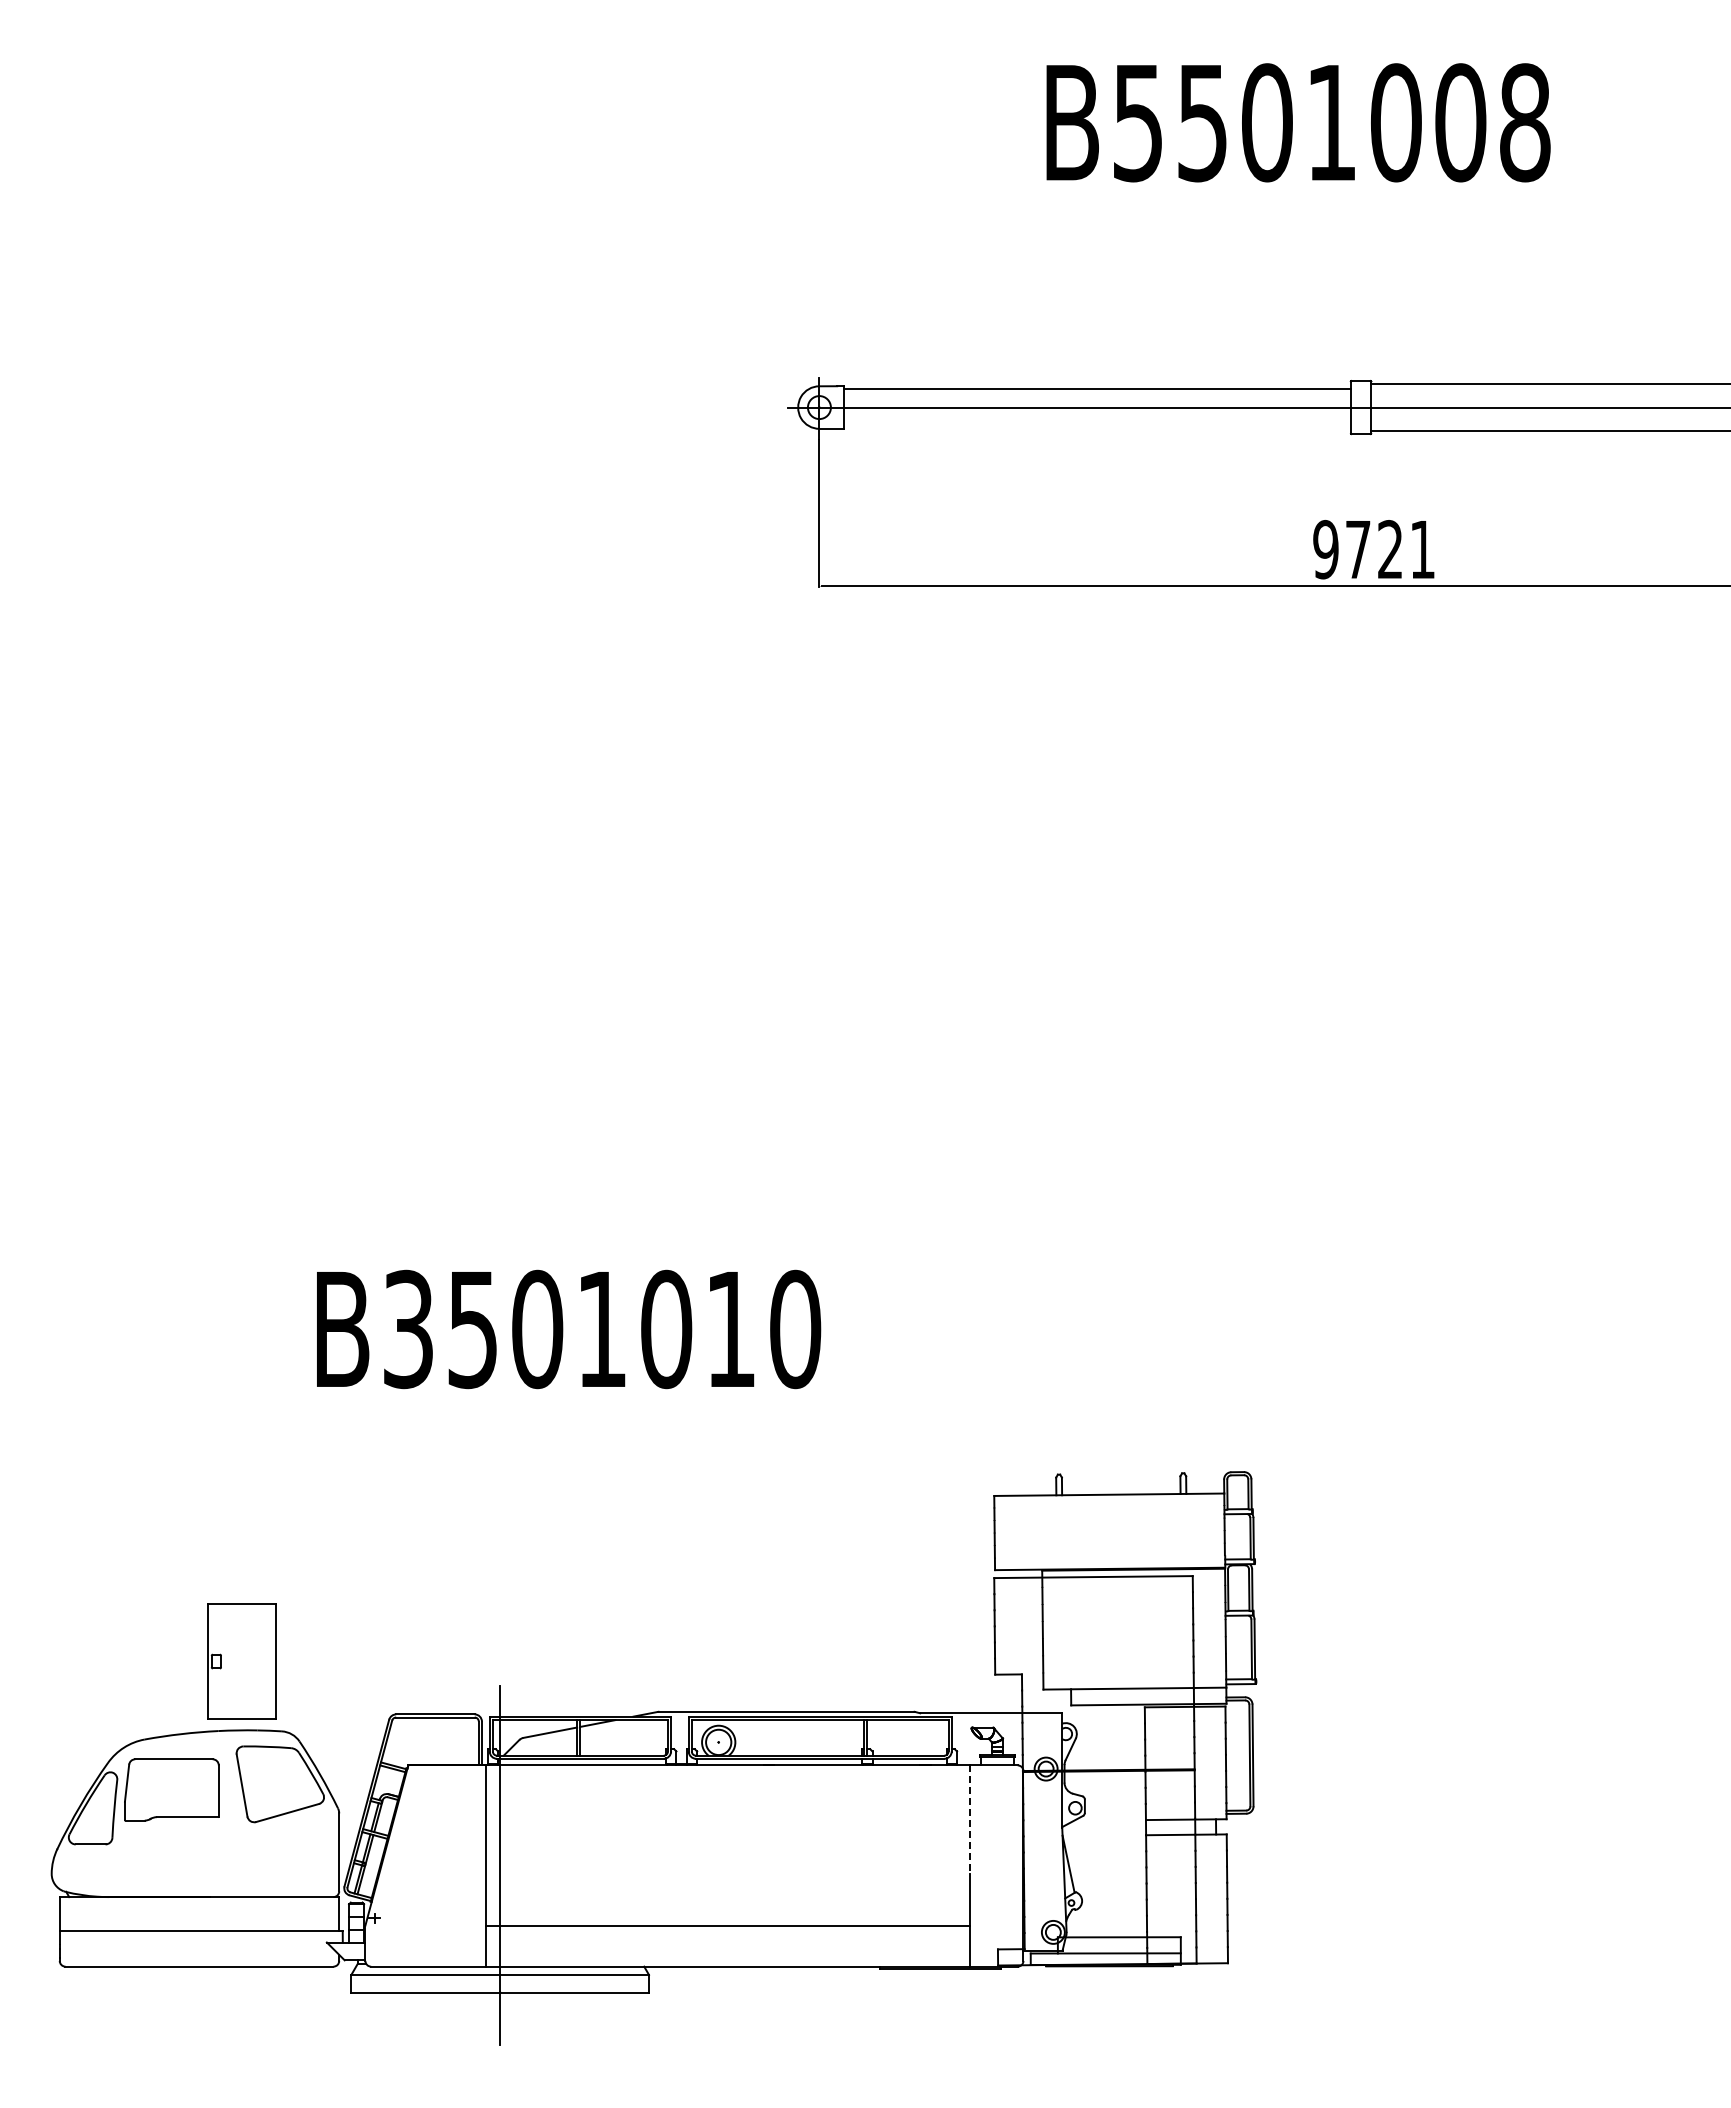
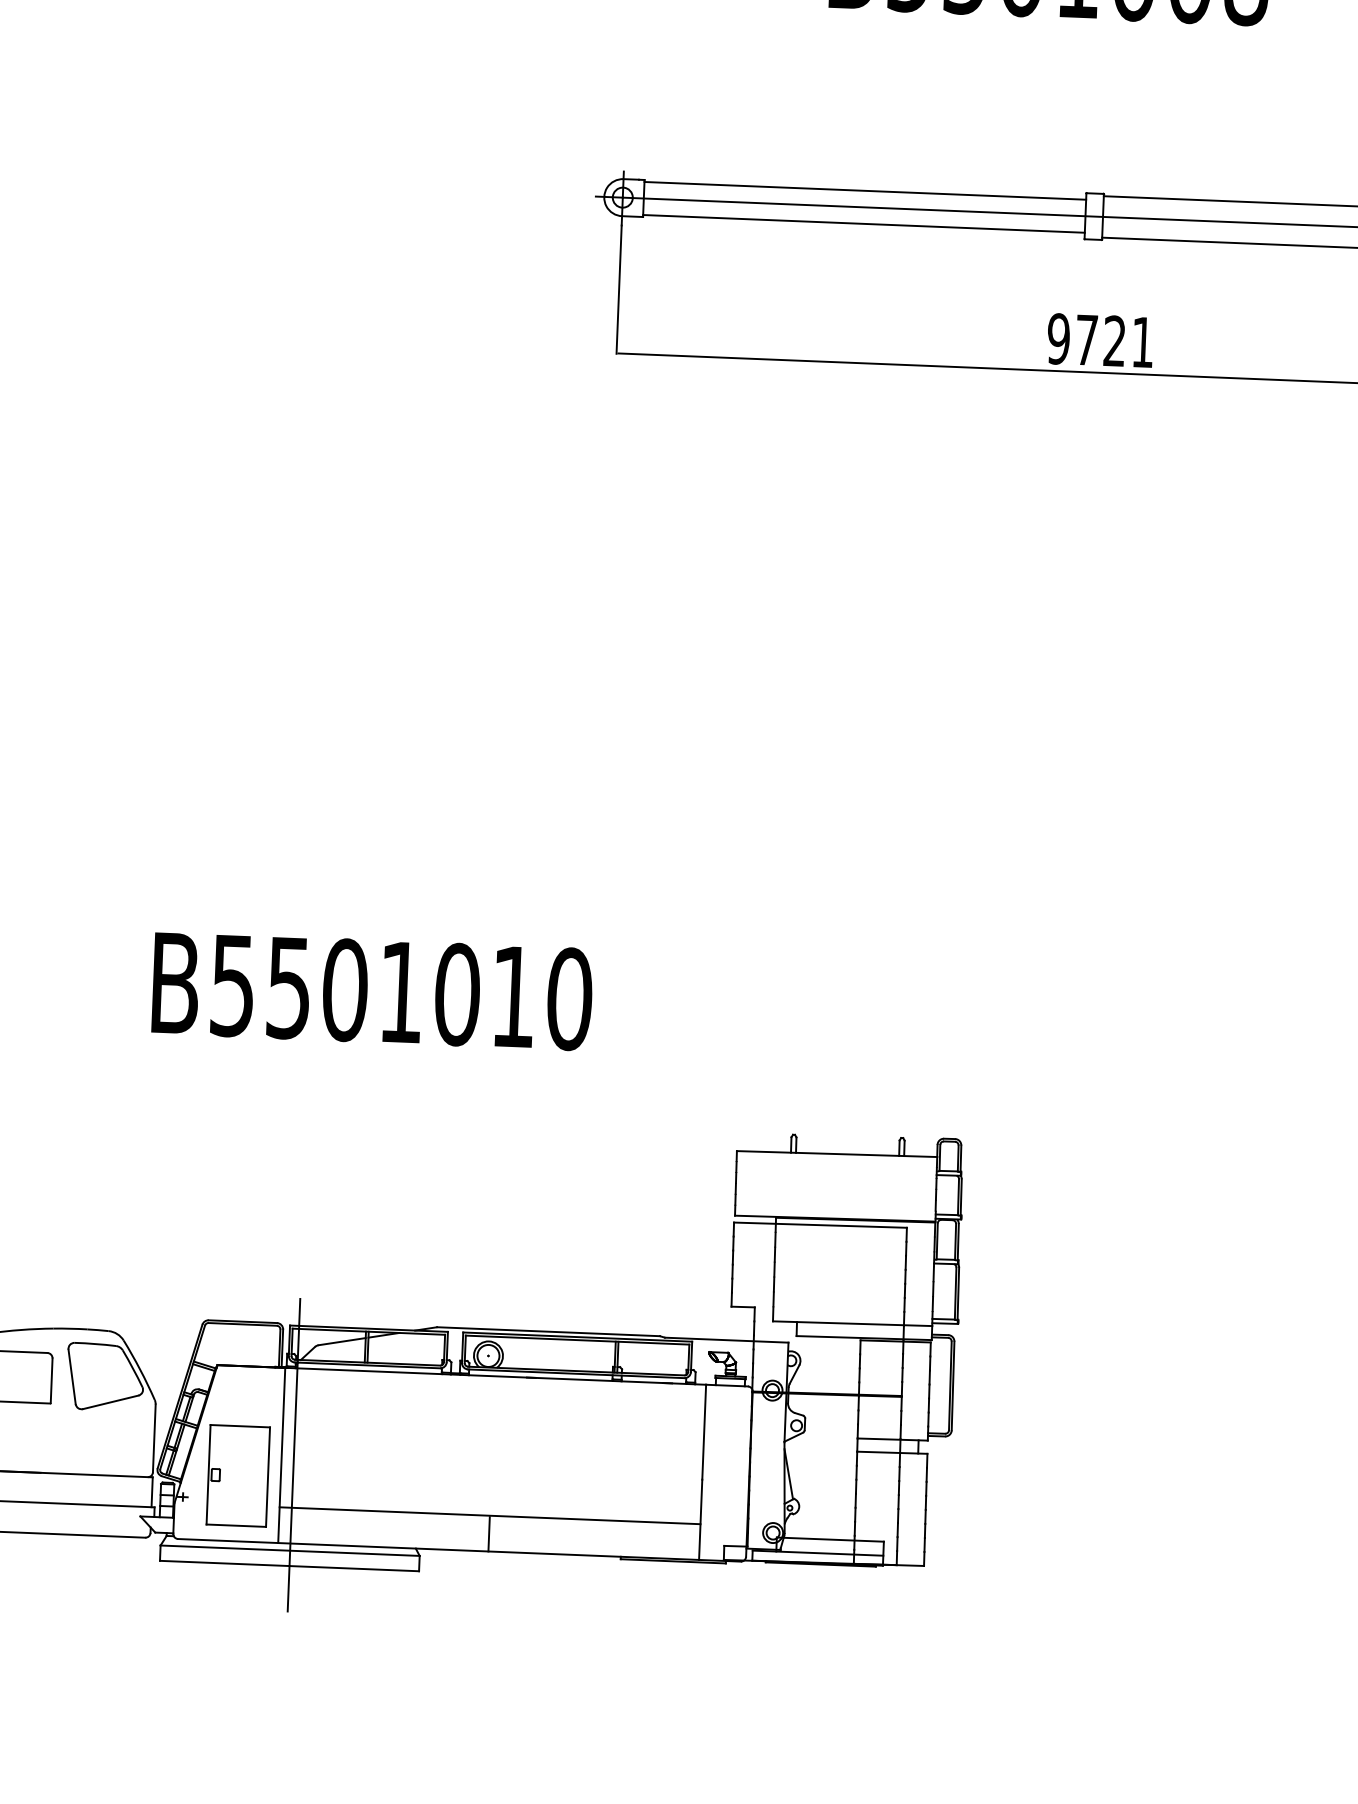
line: (1097, 426) -> (864, 223), added
text: (408, 1328) -> (232, 984), B3501010 -> B5501010
part: (241, 1661) -> (237, 1475), moved
line: (969, 1819) -> (704, 1431), dashed -> solid
line: (727, 1946) -> (488, 1533), added

